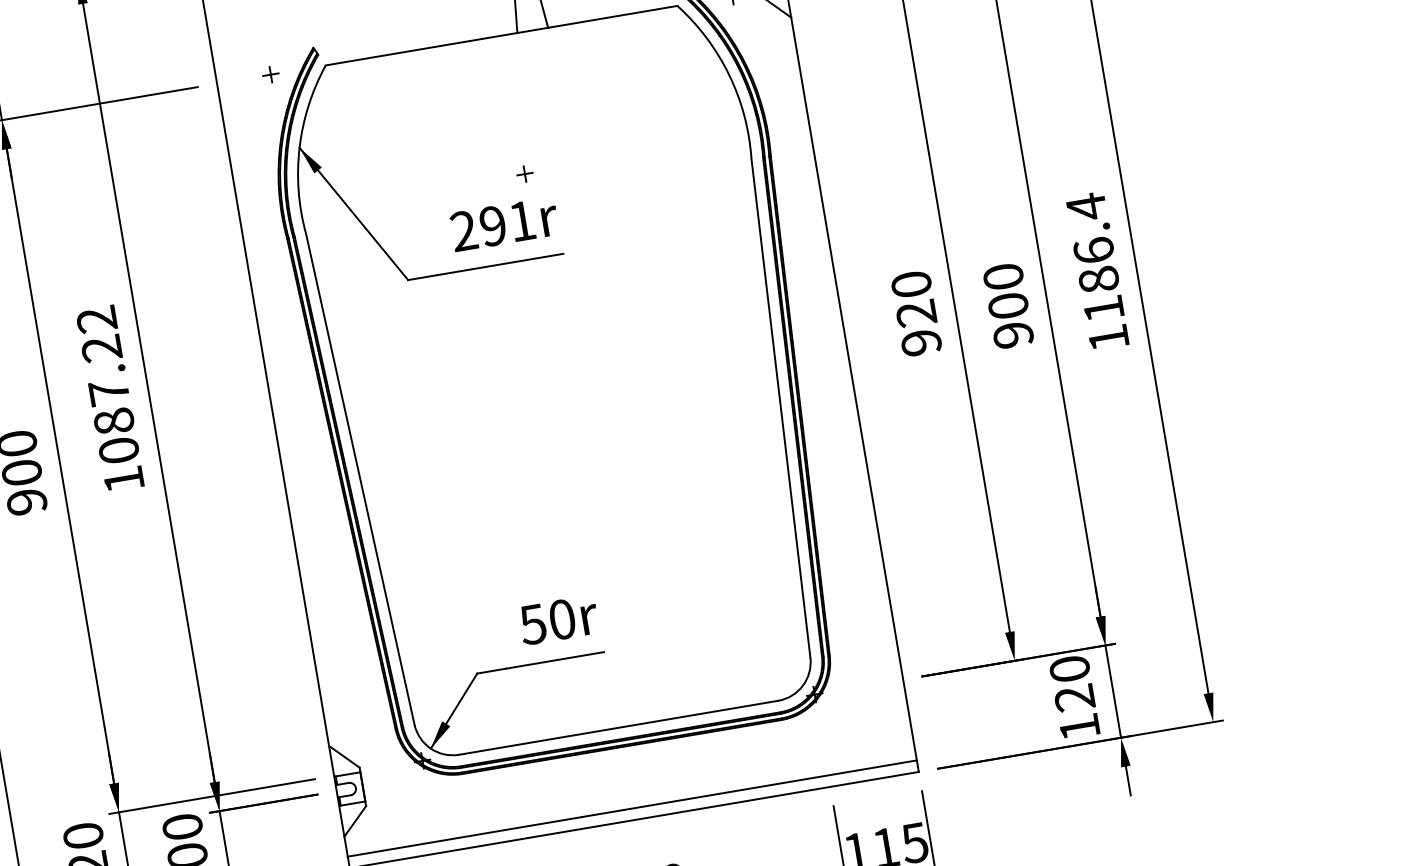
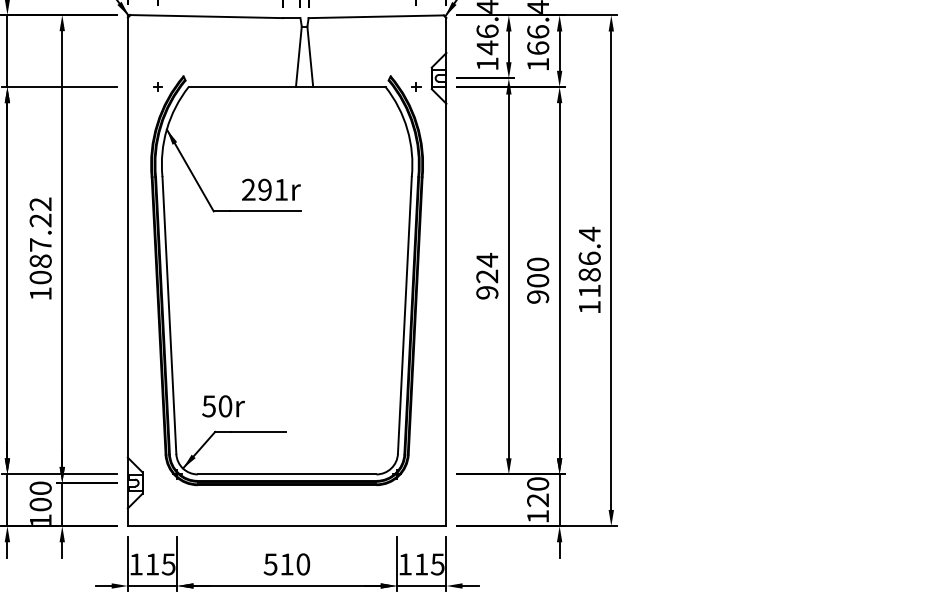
part: (523, 174) -> (286, 164), removed
text: (911, 283) -> (487, 259), 920 -> 924
text: (558, 620) -> (223, 406), moved
line: (631, 808) -> (286, 519), removed

